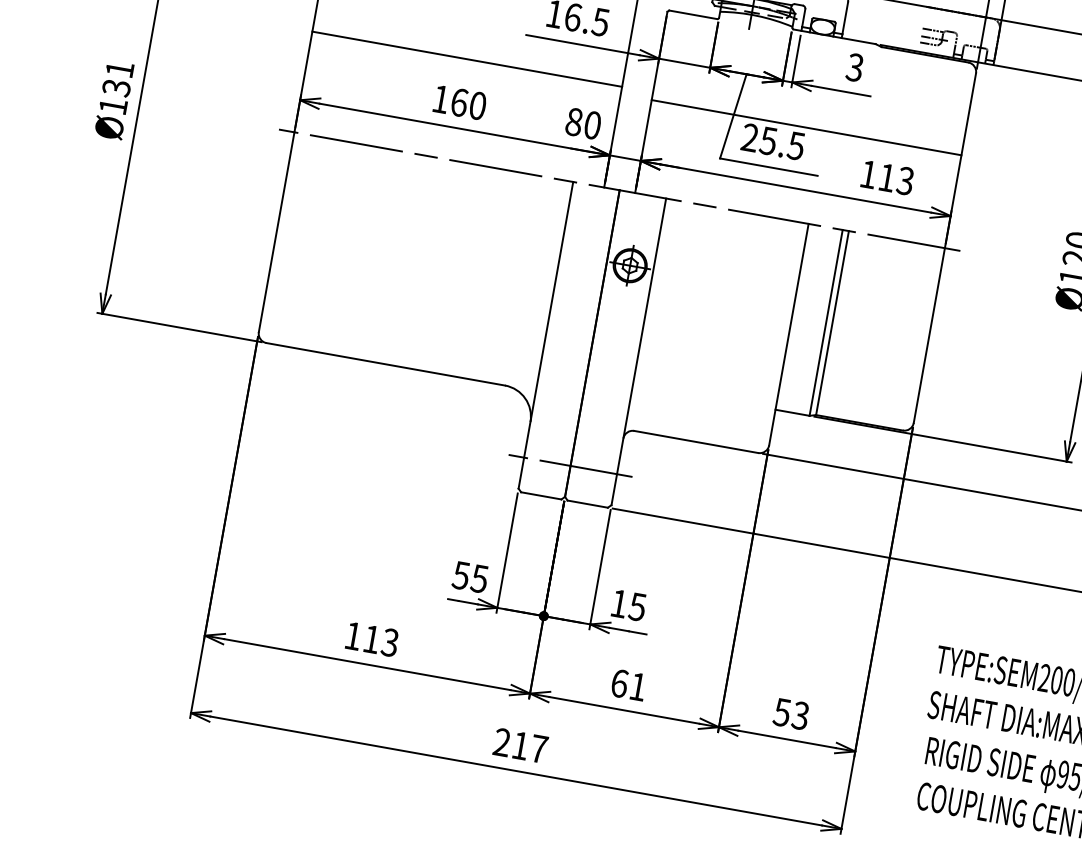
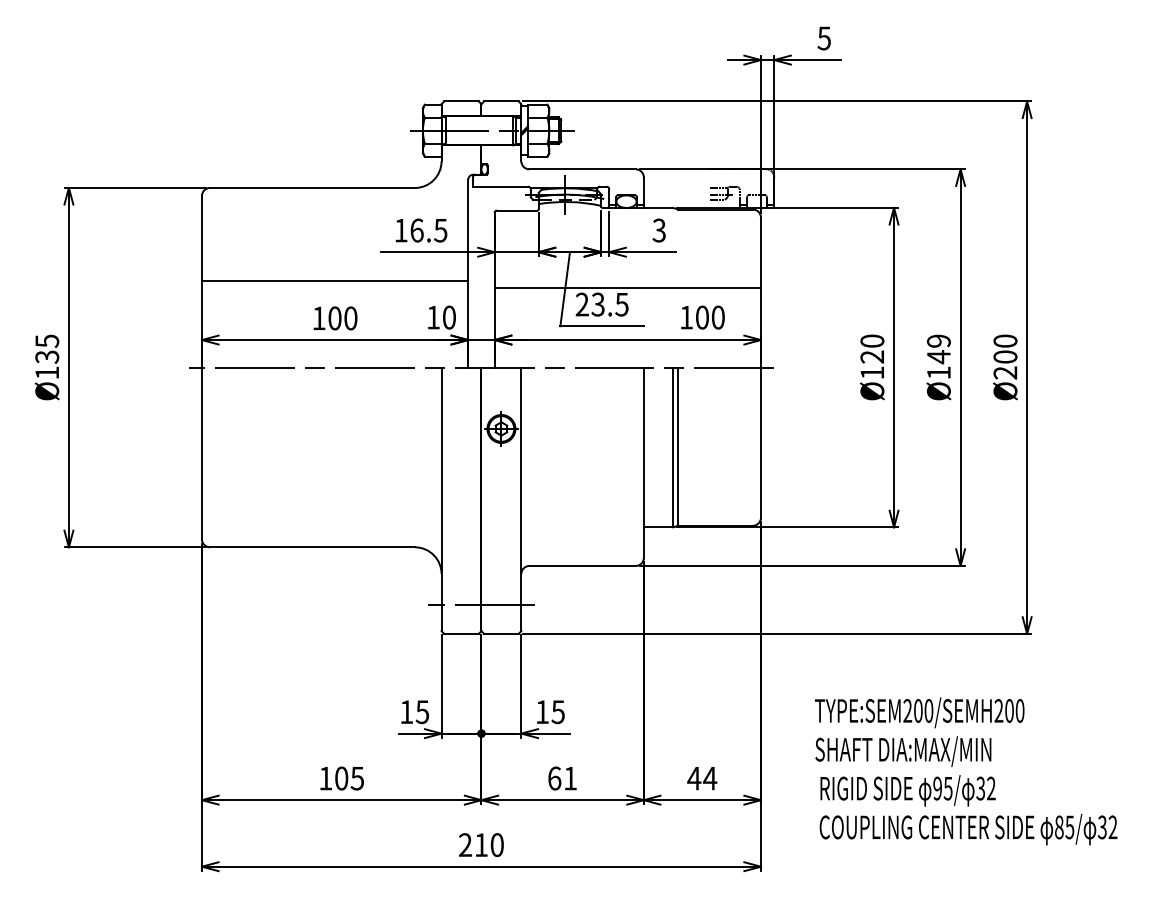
text: (120, 69) -> (47, 341), Ø131 -> Ø135
text: (458, 102) -> (334, 318), 160 -> 100
text: (574, 121) -> (433, 317), 80 -> 10
text: (768, 141) -> (598, 304), 25.5 -> 23.5
text: (896, 179) -> (710, 317), 113 -> 100
text: (460, 576) -> (406, 712), 55 -> 15
text: (380, 641) -> (349, 778), 113 -> 105
text: (791, 714) -> (702, 778), 53 -> 44
text: (538, 749) -> (496, 845), 217 -> 210

